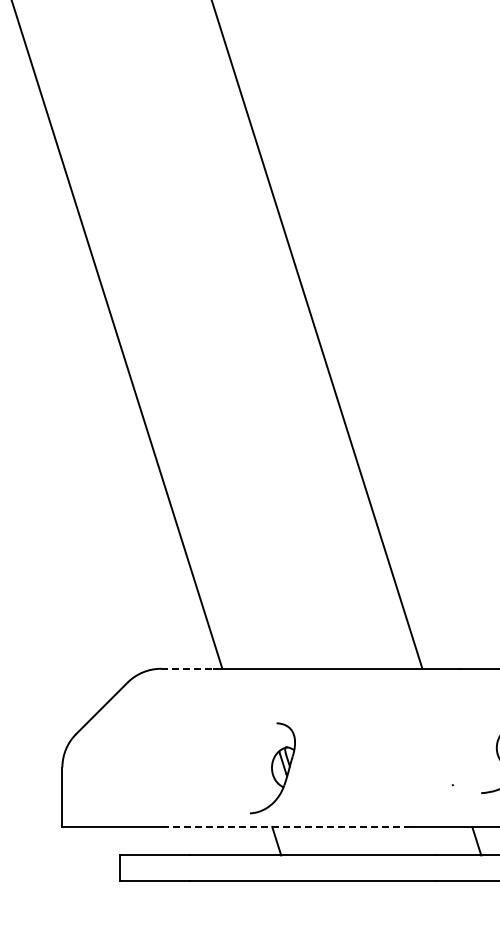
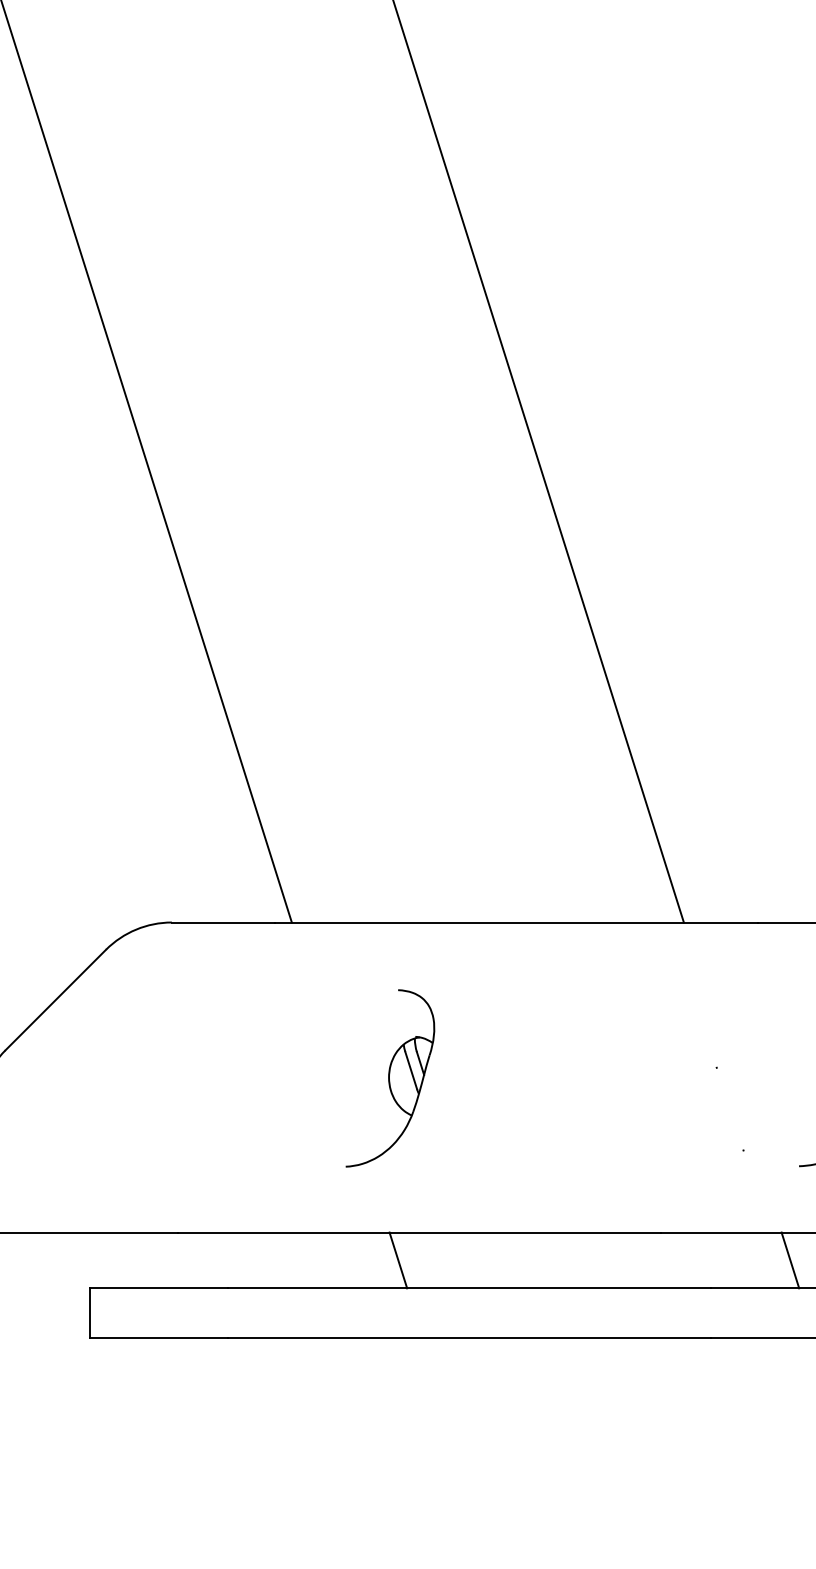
line: (187, 668) -> (223, 921), dashed -> solid
part: (272, 768) -> (390, 1078), moved
line: (286, 826) -> (417, 1231), dashed -> solid

